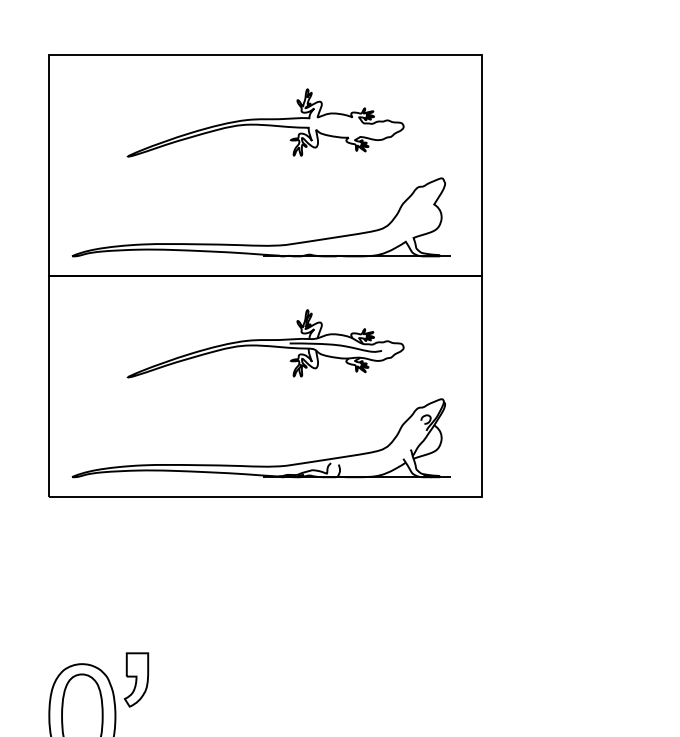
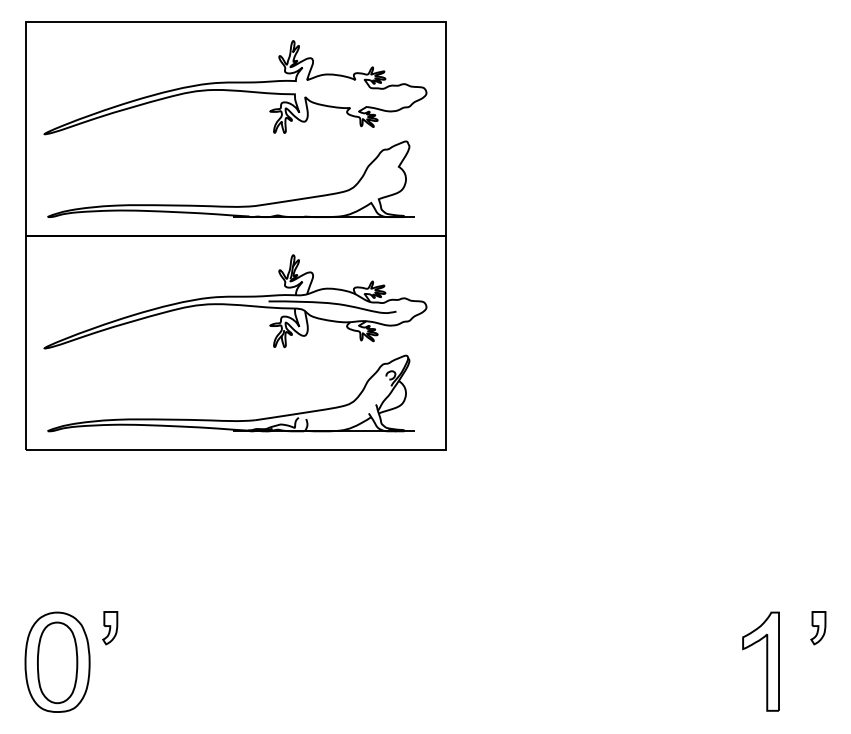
part: (265, 122) -> (235, 87), size x1.43
part: (265, 343) -> (235, 301), size x1.43
part: (136, 680) -> (110, 628), size x0.62

